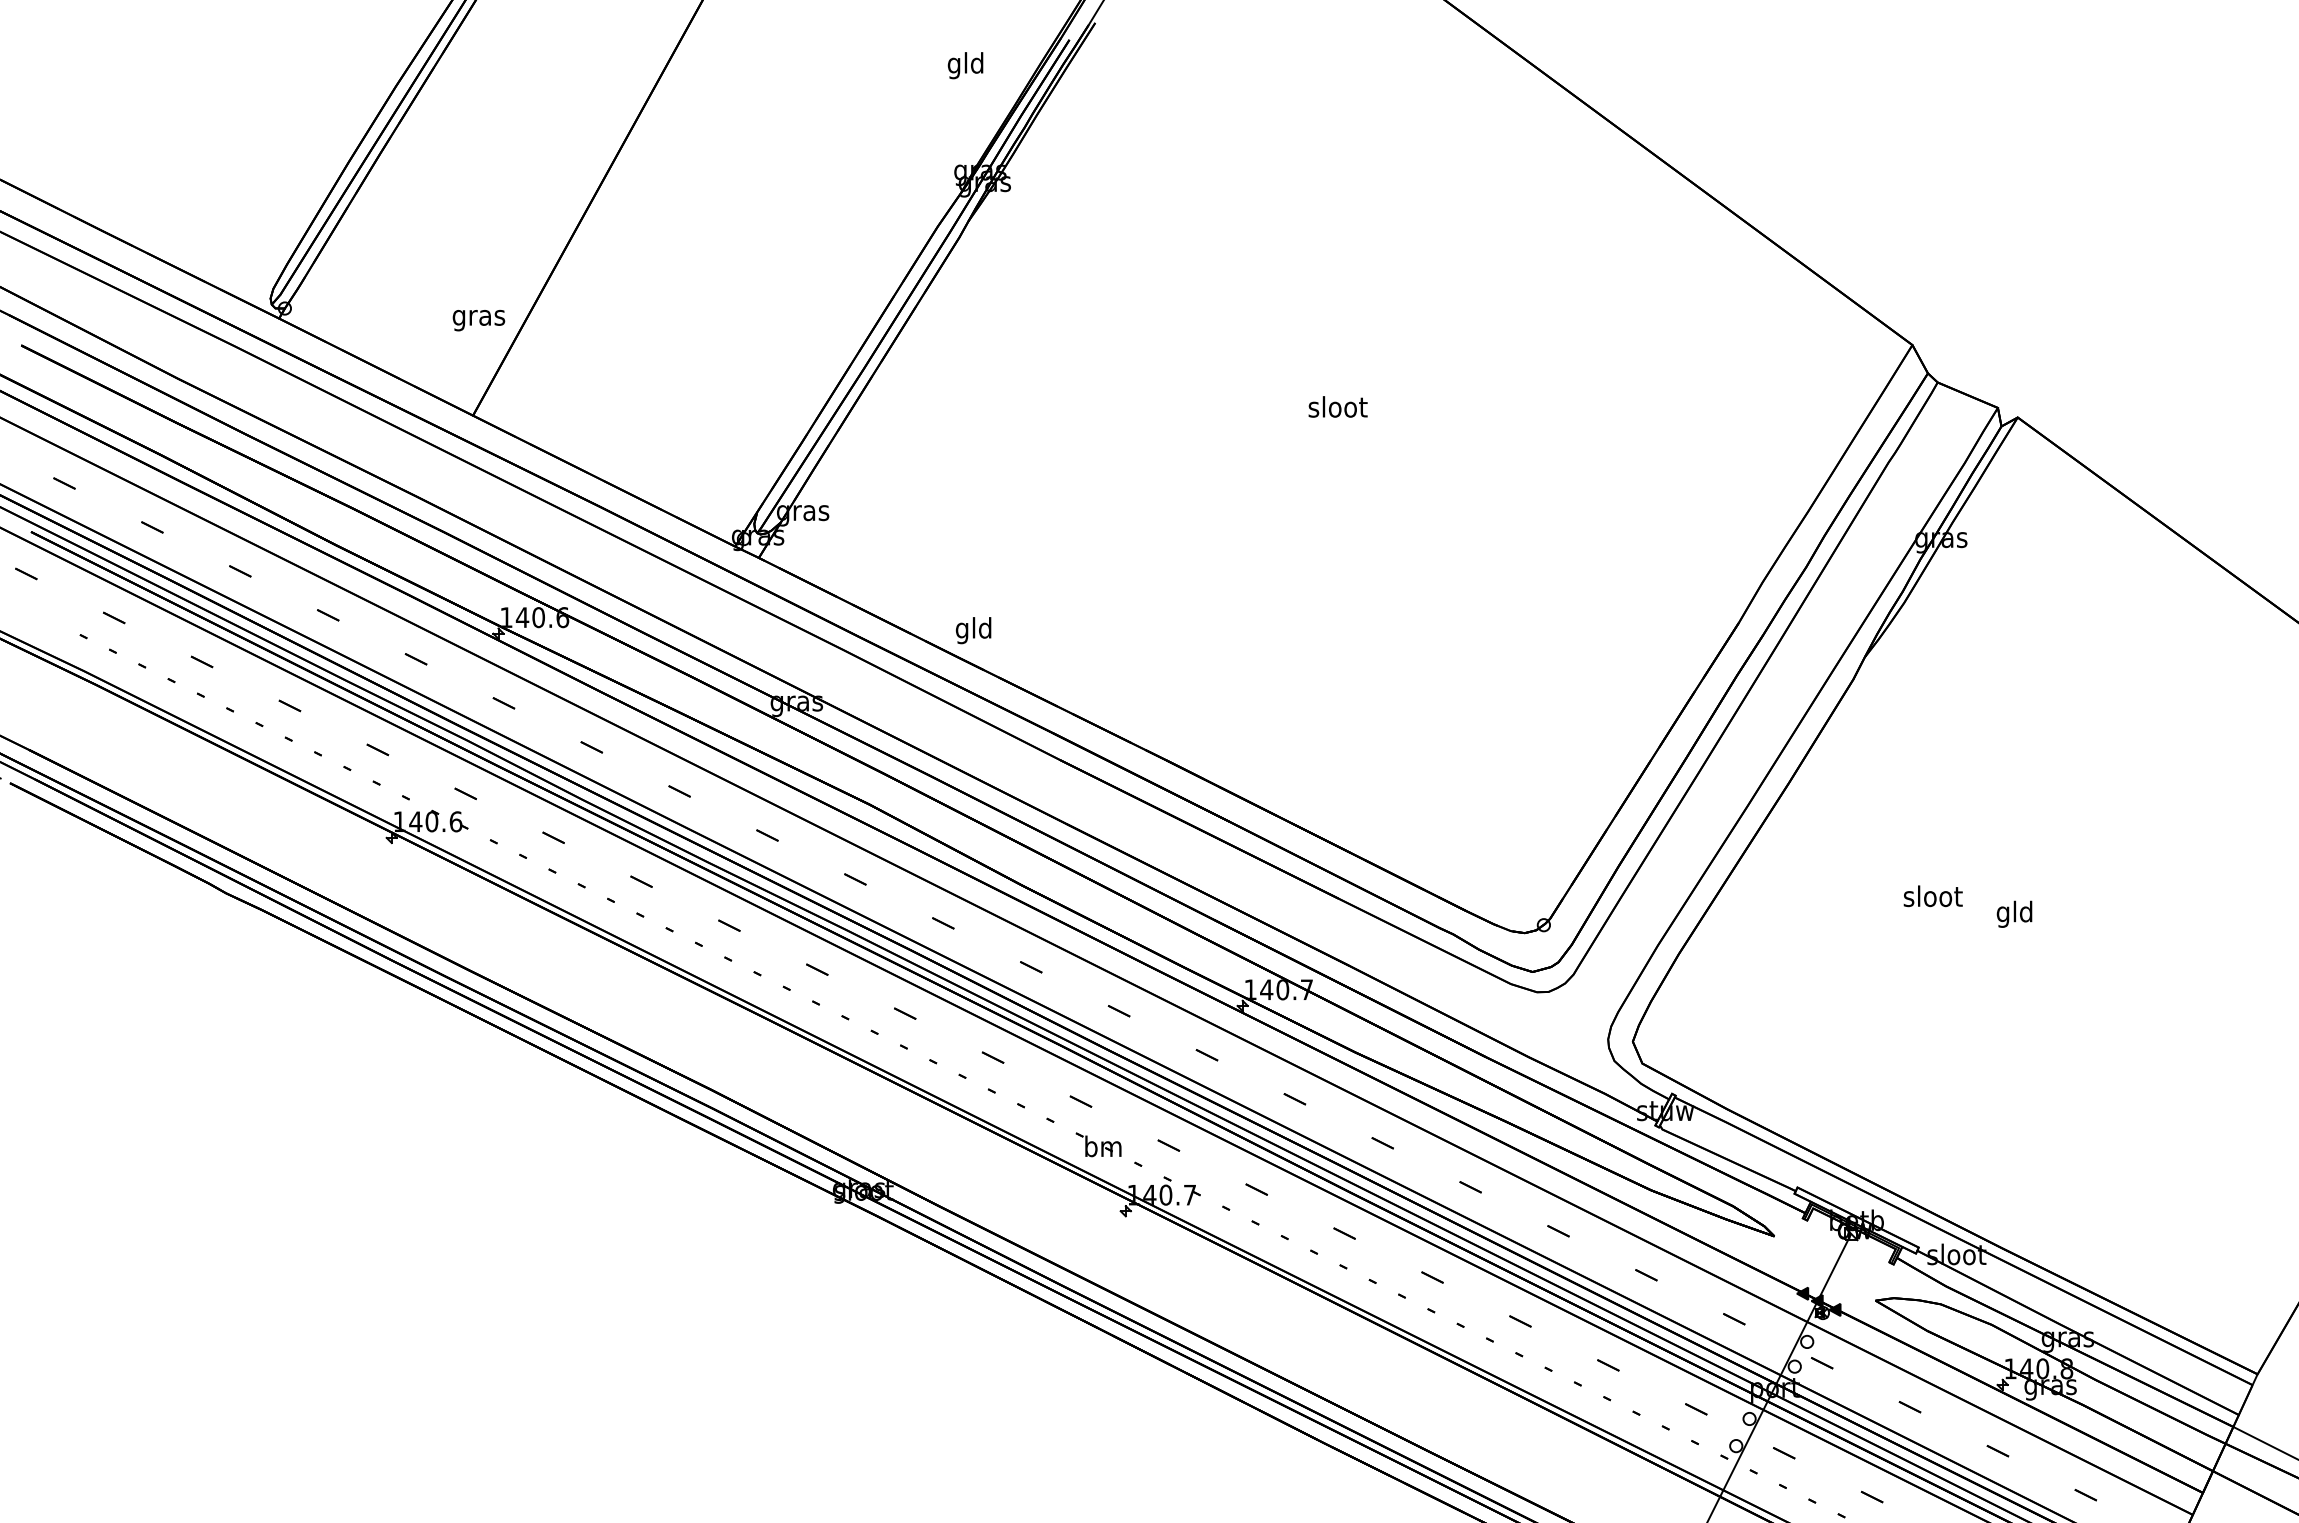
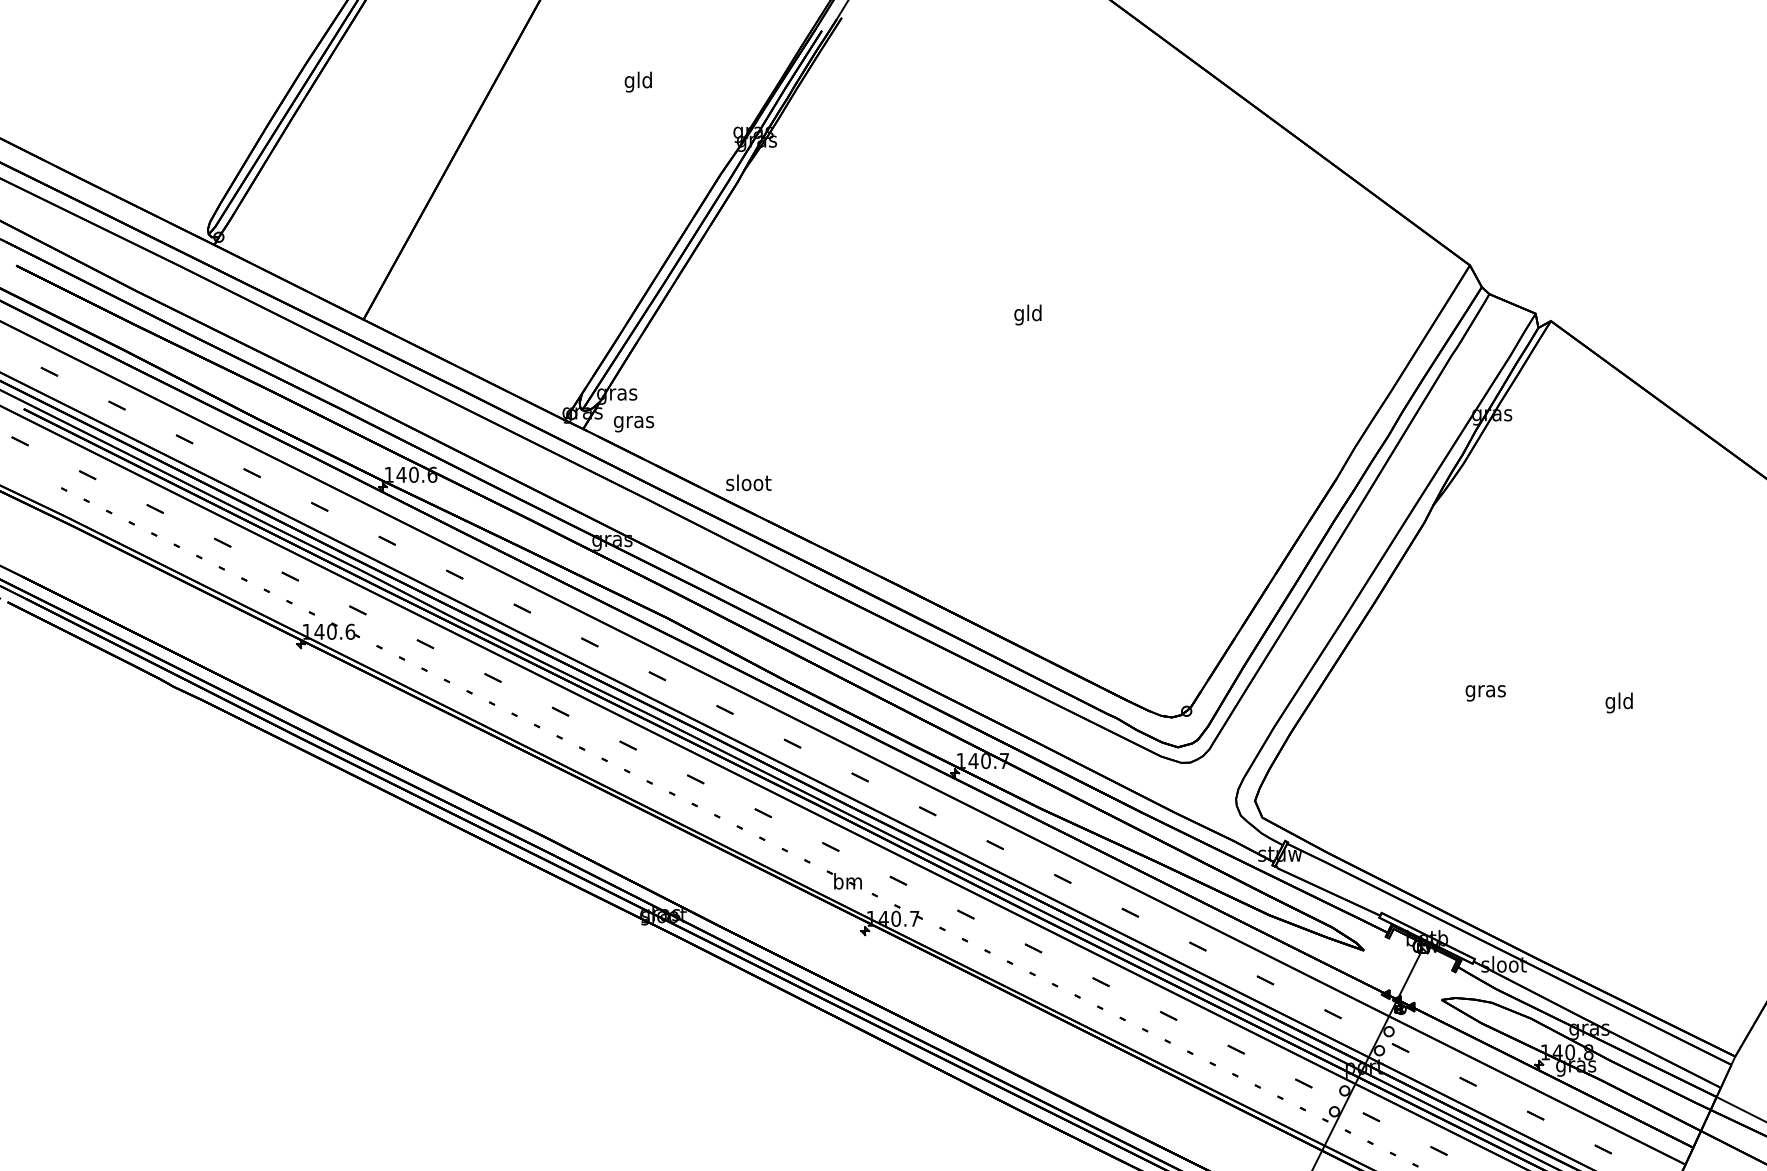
text: (965, 65) -> (638, 82), moved
text: (478, 320) -> (633, 424), moved
text: (1337, 409) -> (1028, 314), sloot -> gld
text: (973, 630) -> (748, 484), gld -> sloot
text: (1932, 898) -> (1485, 690), sloot -> gras
text: (2014, 913) -> (1619, 702), moved

